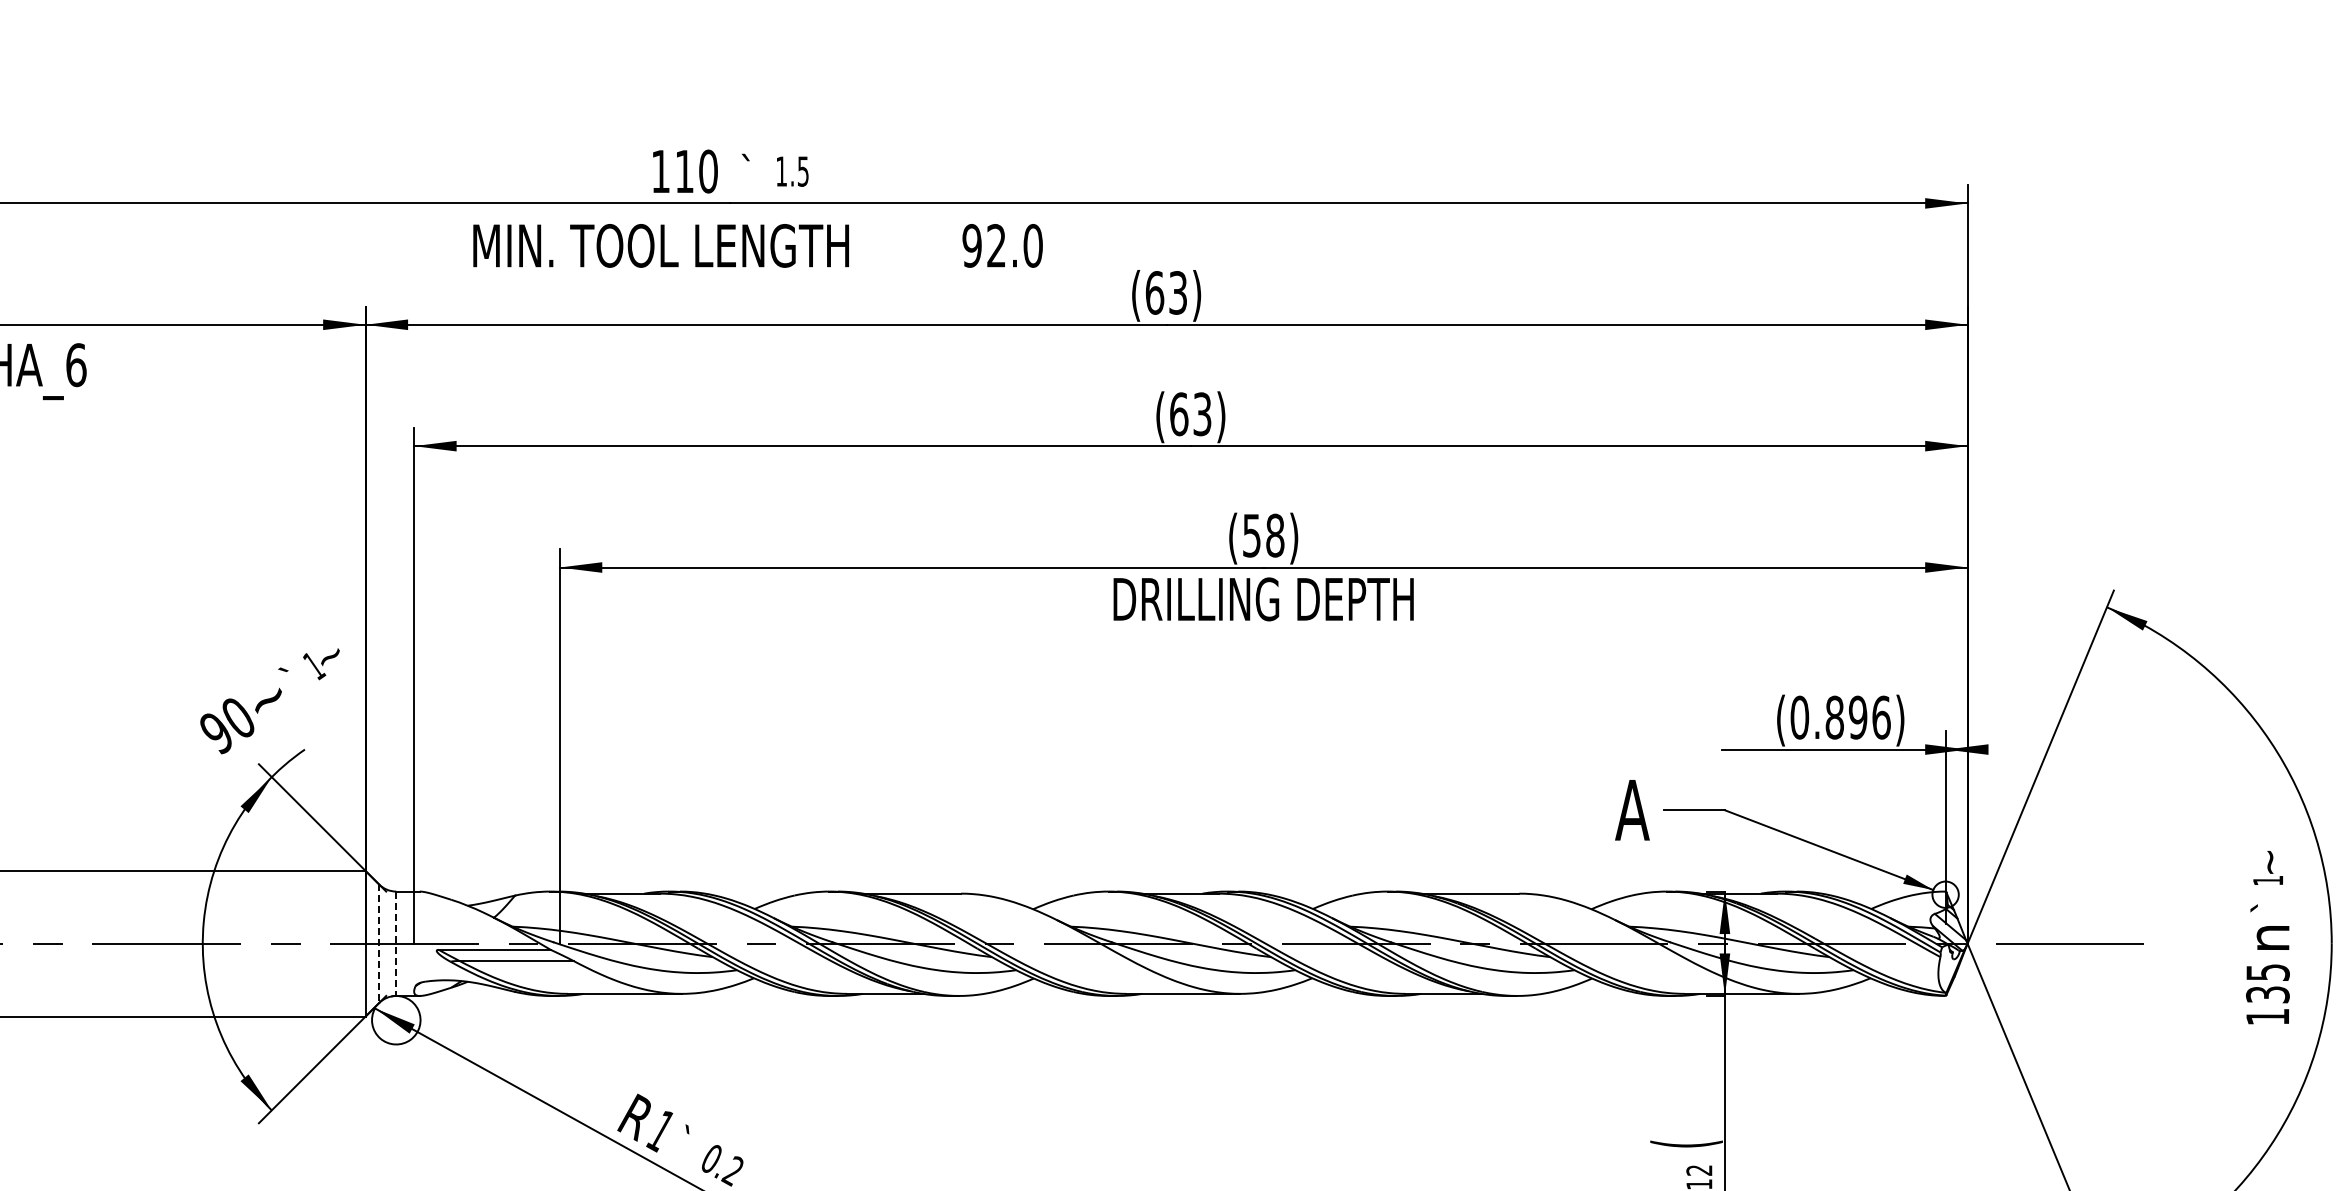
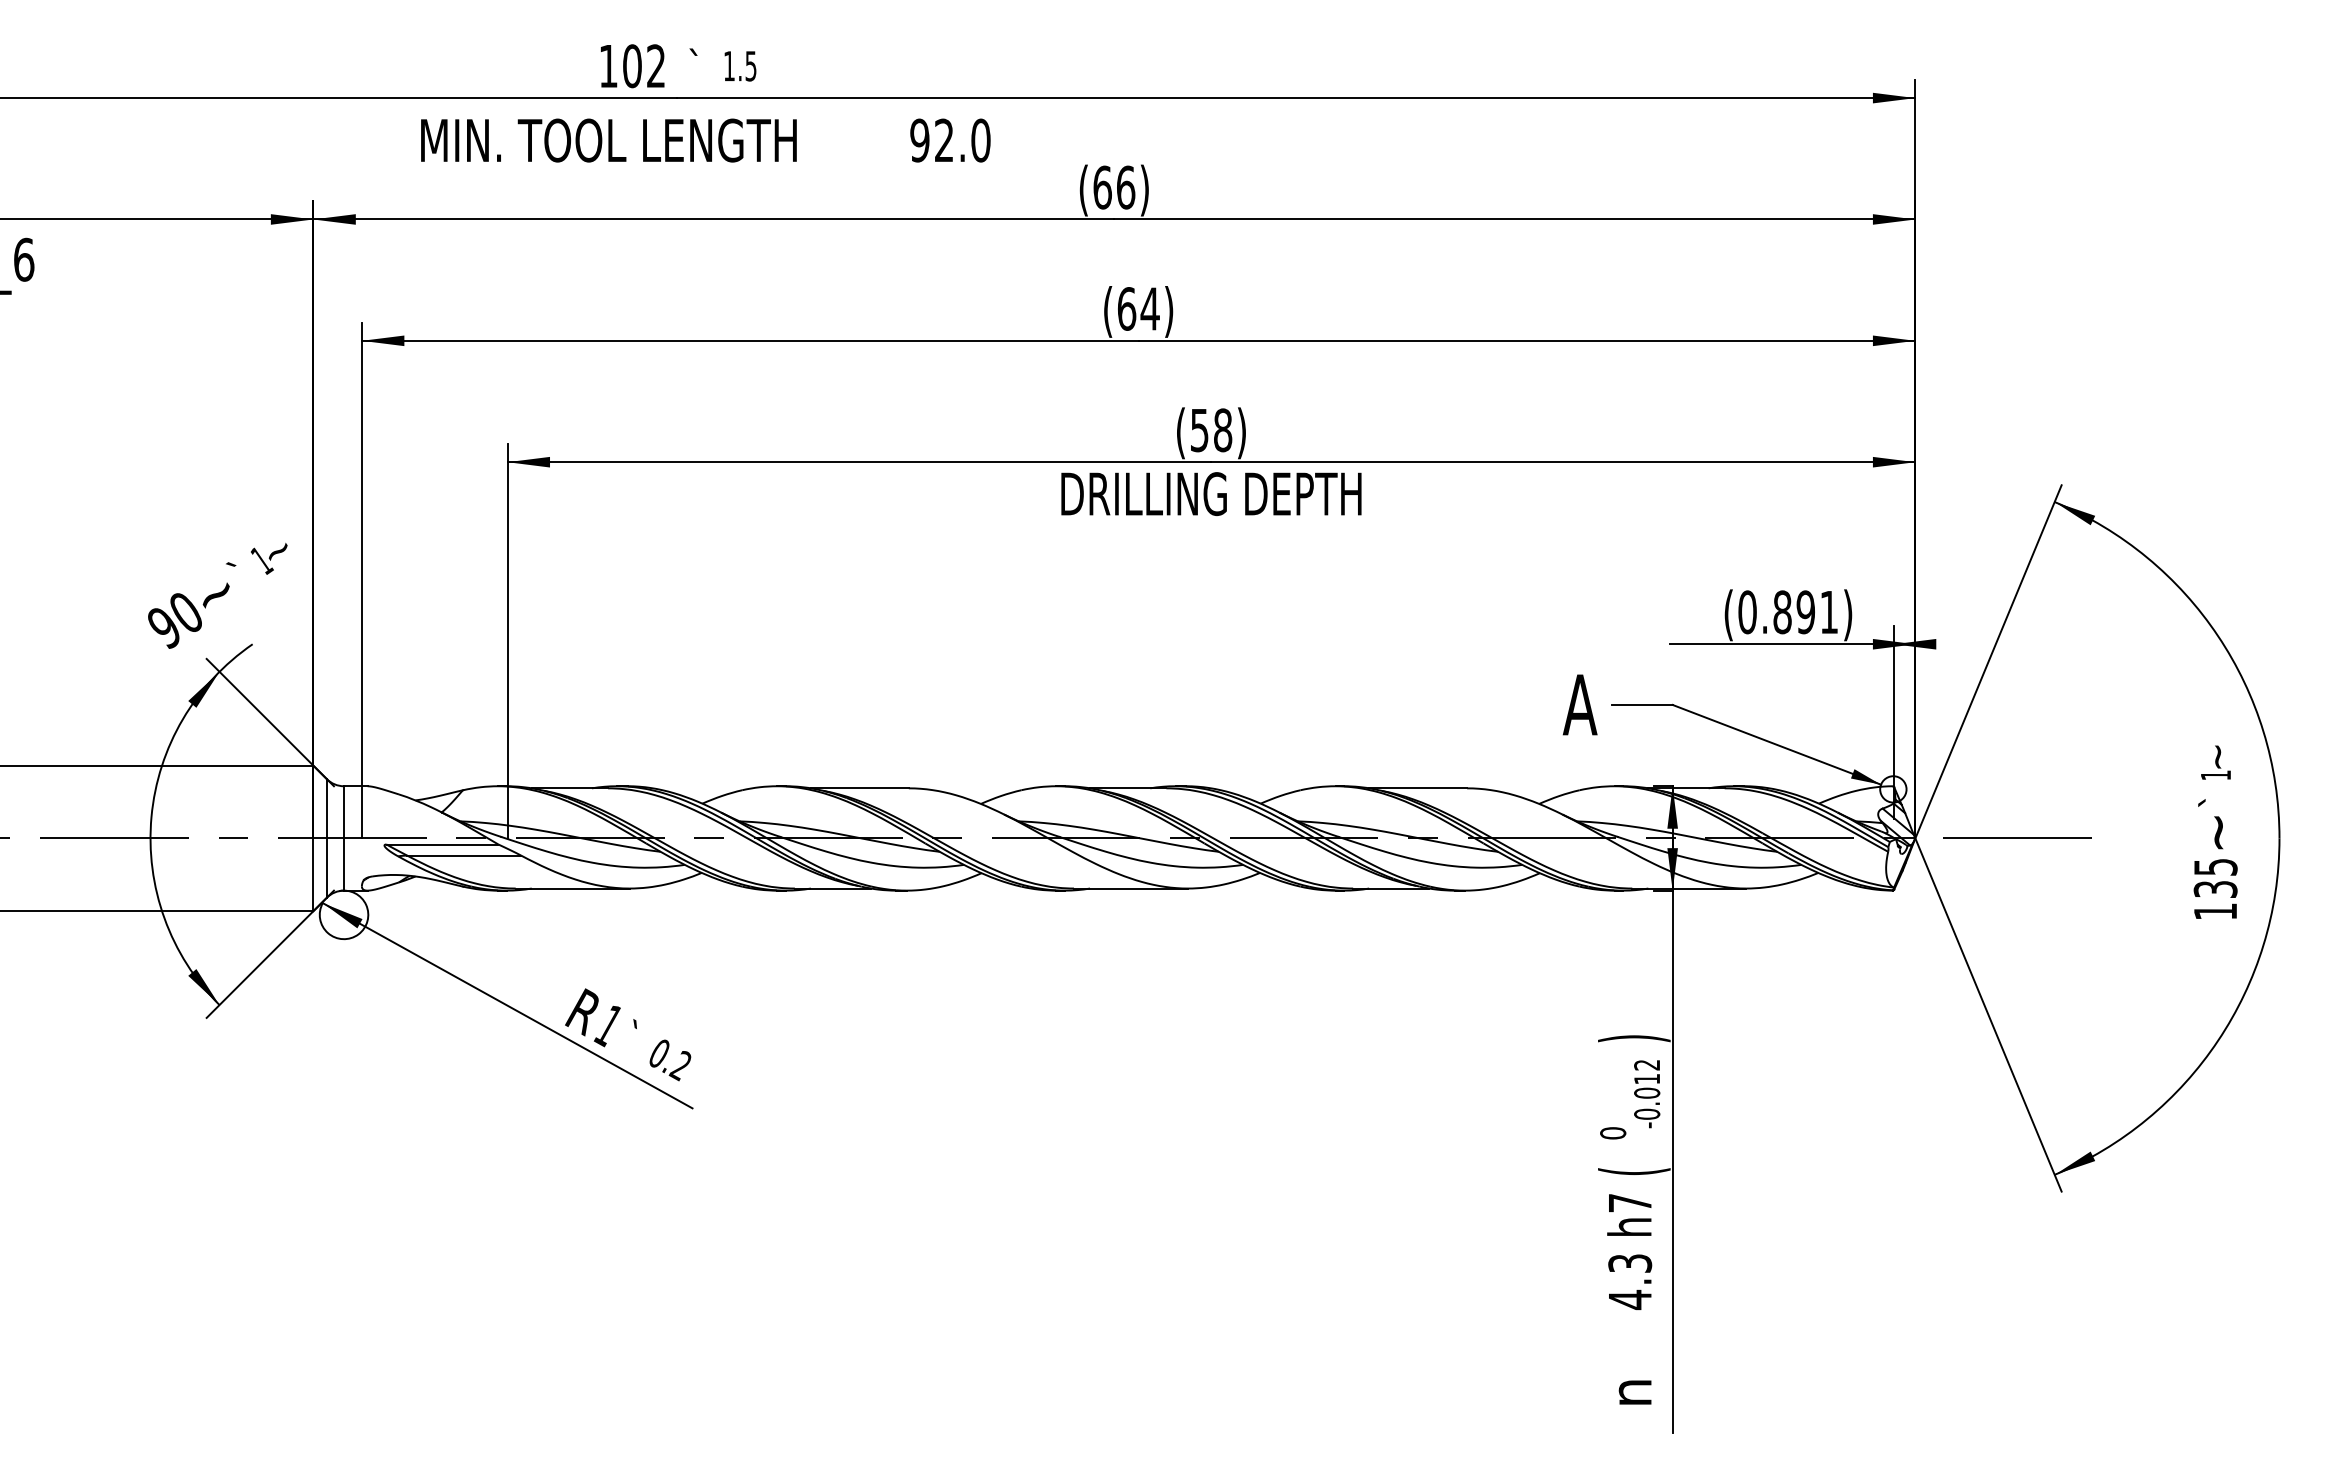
text: (696, 171) -> (644, 66), 110 -> 102
text: (1178, 292) -> (1126, 187), (63) -> (66)
text: (1201, 413) -> (1149, 308), (63) -> (64)
text: (1881, 717) -> (1829, 612), (0.896) -> (0.891)
text: (2272, 937) -> (2220, 832), n -> ~
line: (378, 943) -> (326, 838), dashed -> solid
line: (396, 943) -> (344, 838), dashed -> solid
text: (1686, 1143) -> (1634, 1038), ( -> )

